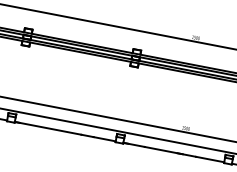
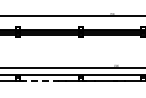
line: (48, 128) -> (39, 80), solid -> dashed

